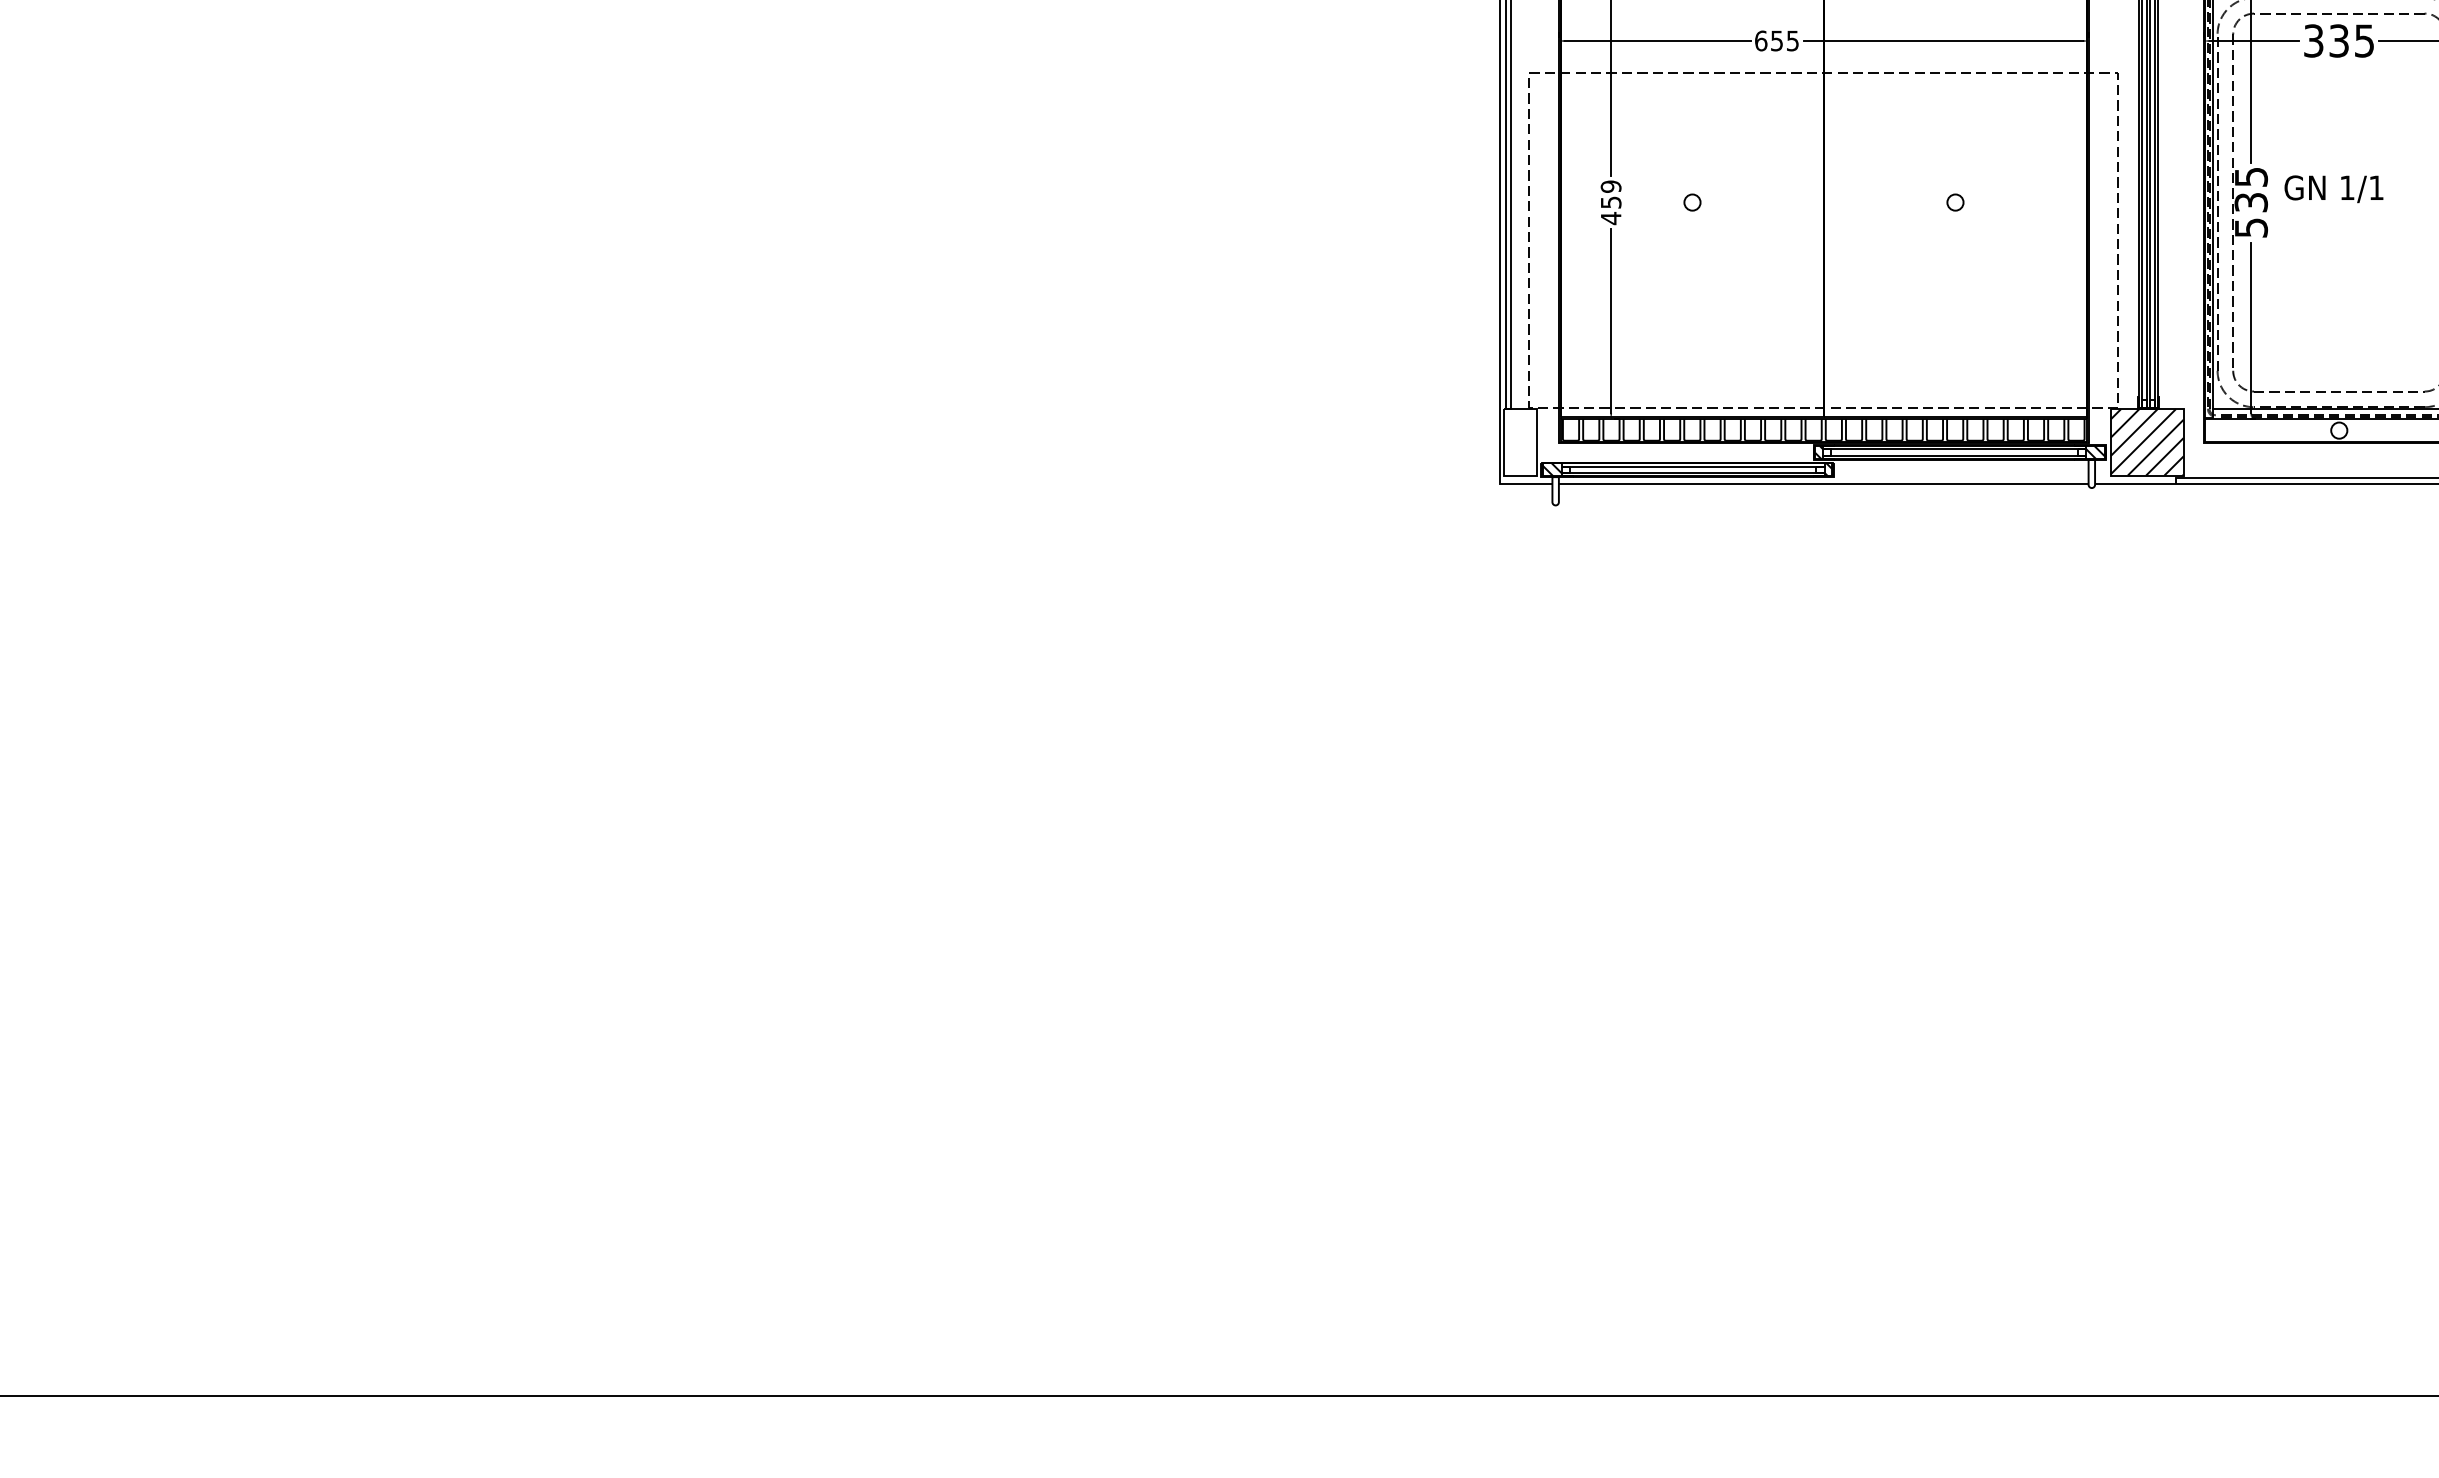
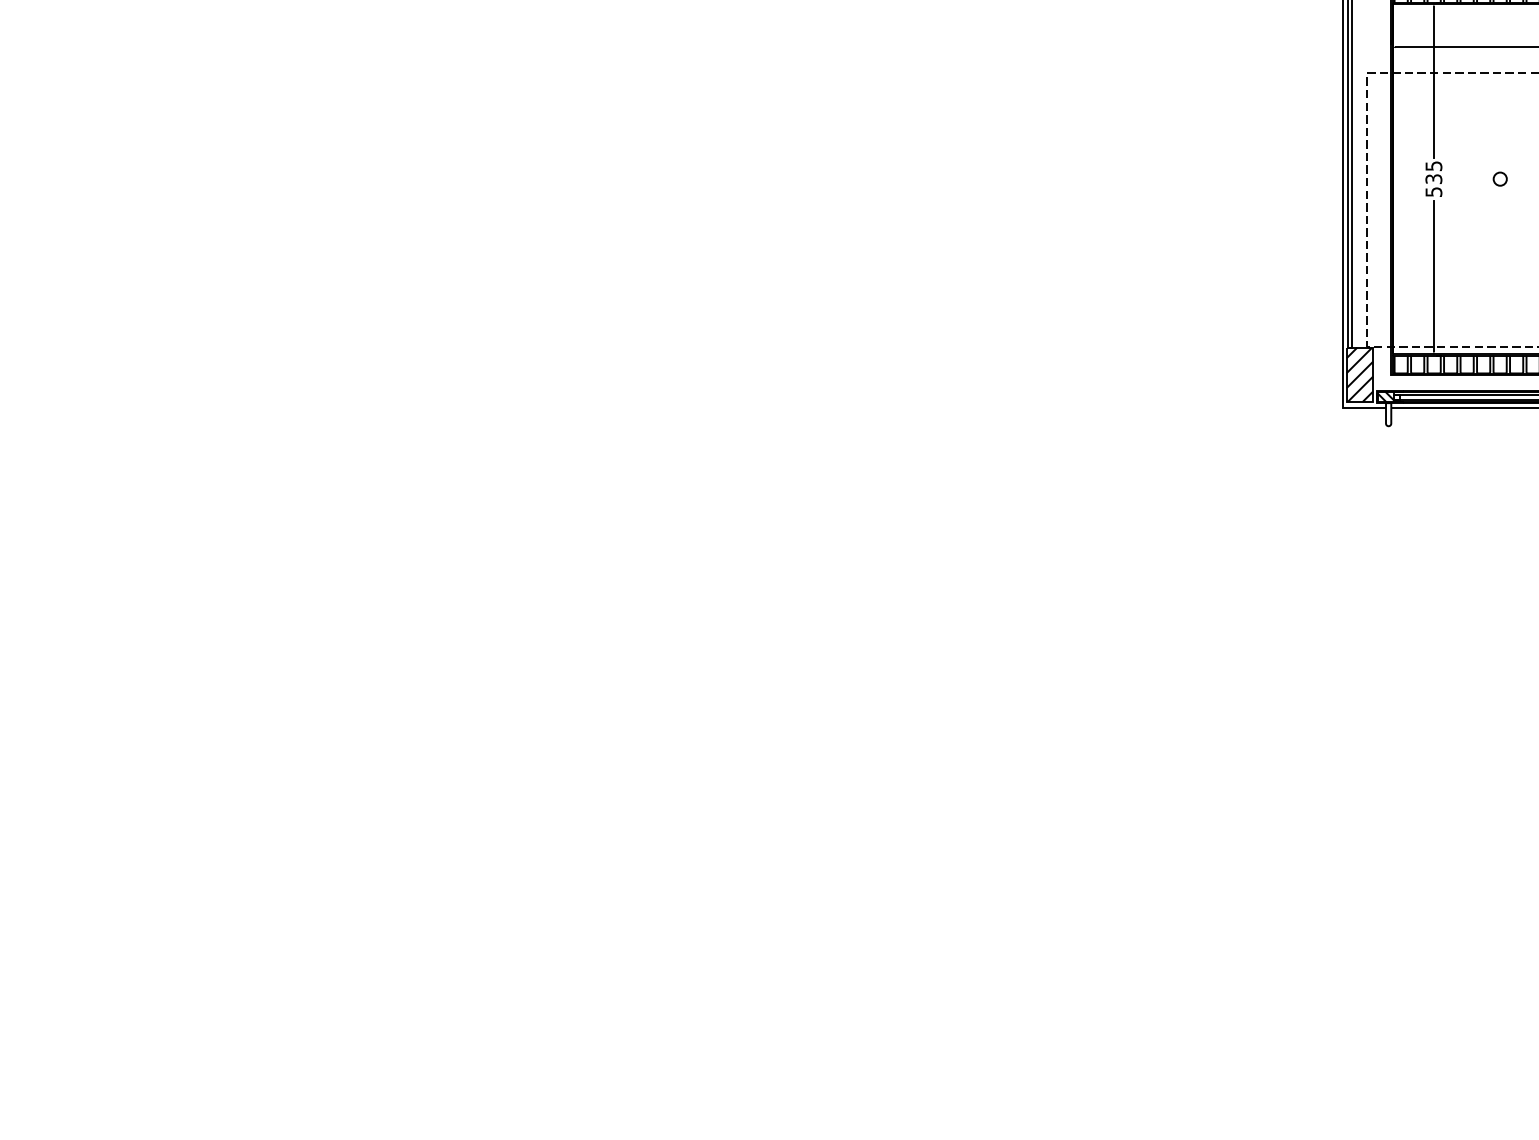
text: (1610, 202) -> (1433, 179), 459 -> 535
hatch: (1520, 442) -> (1359, 374), added

